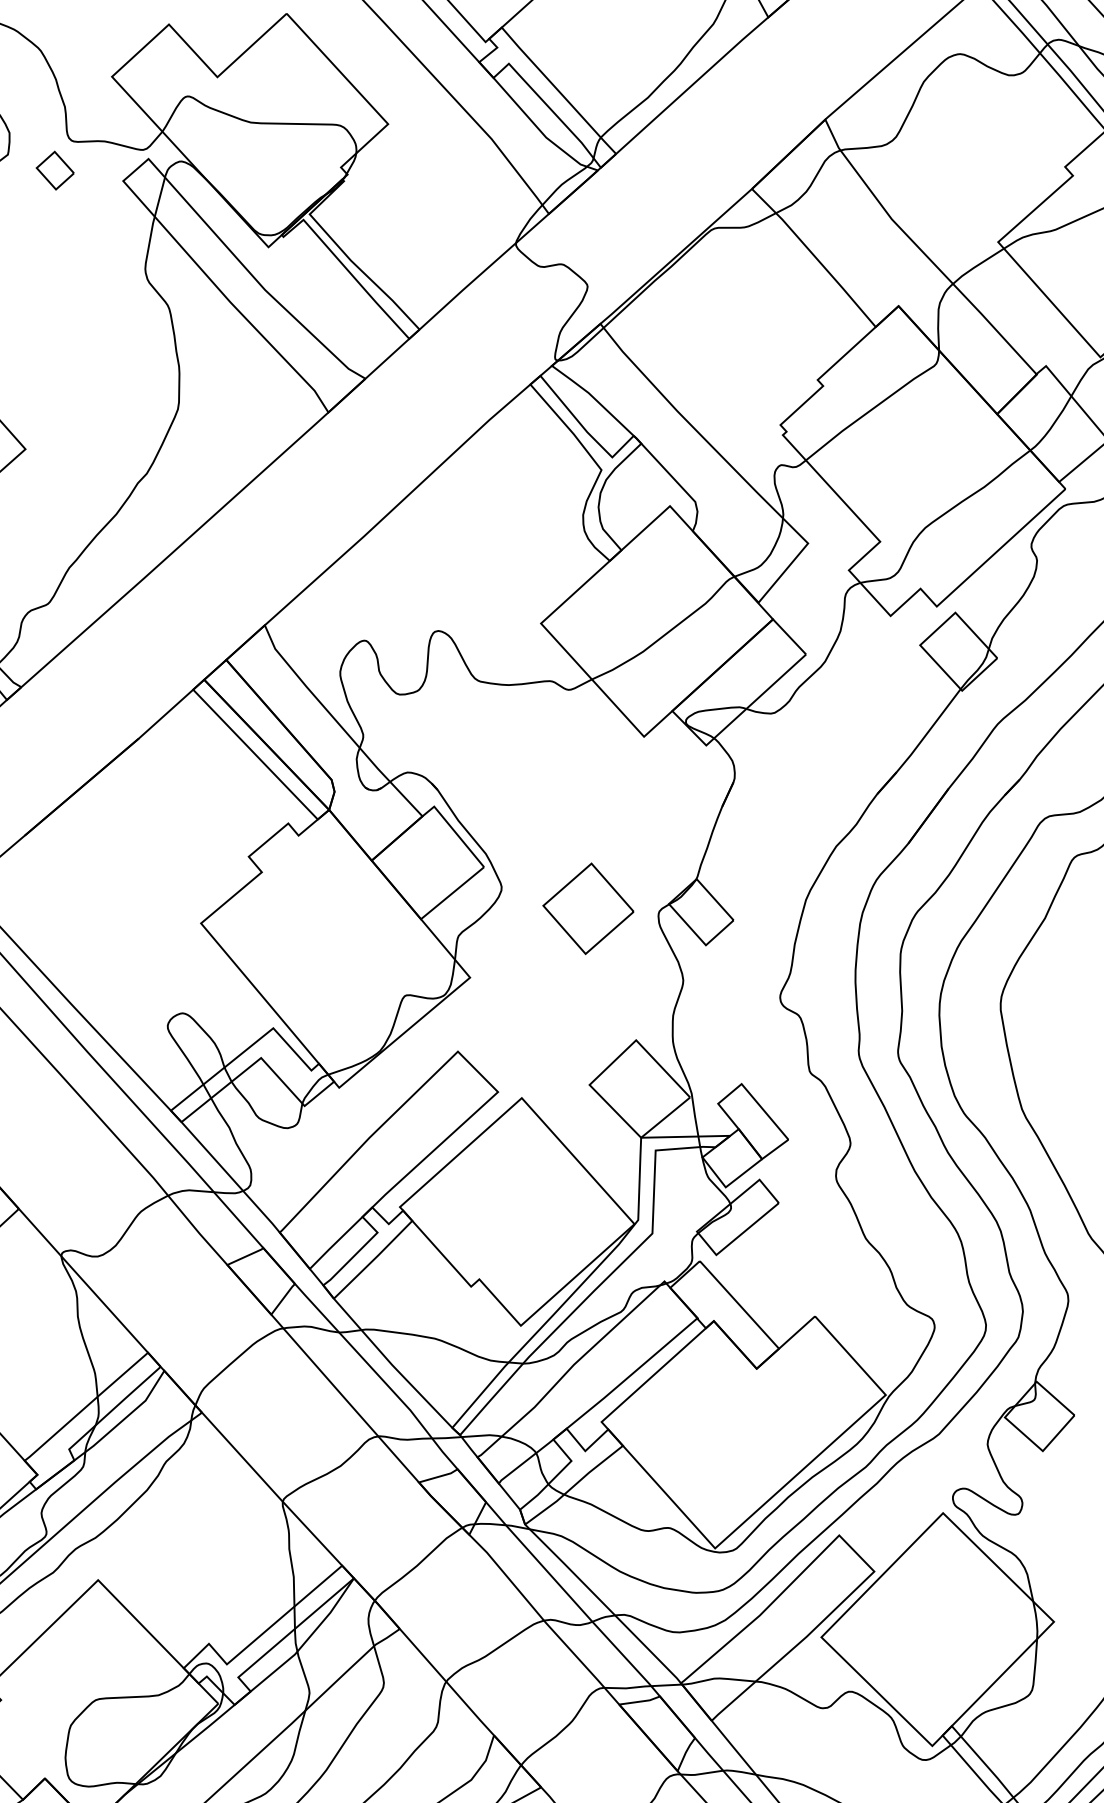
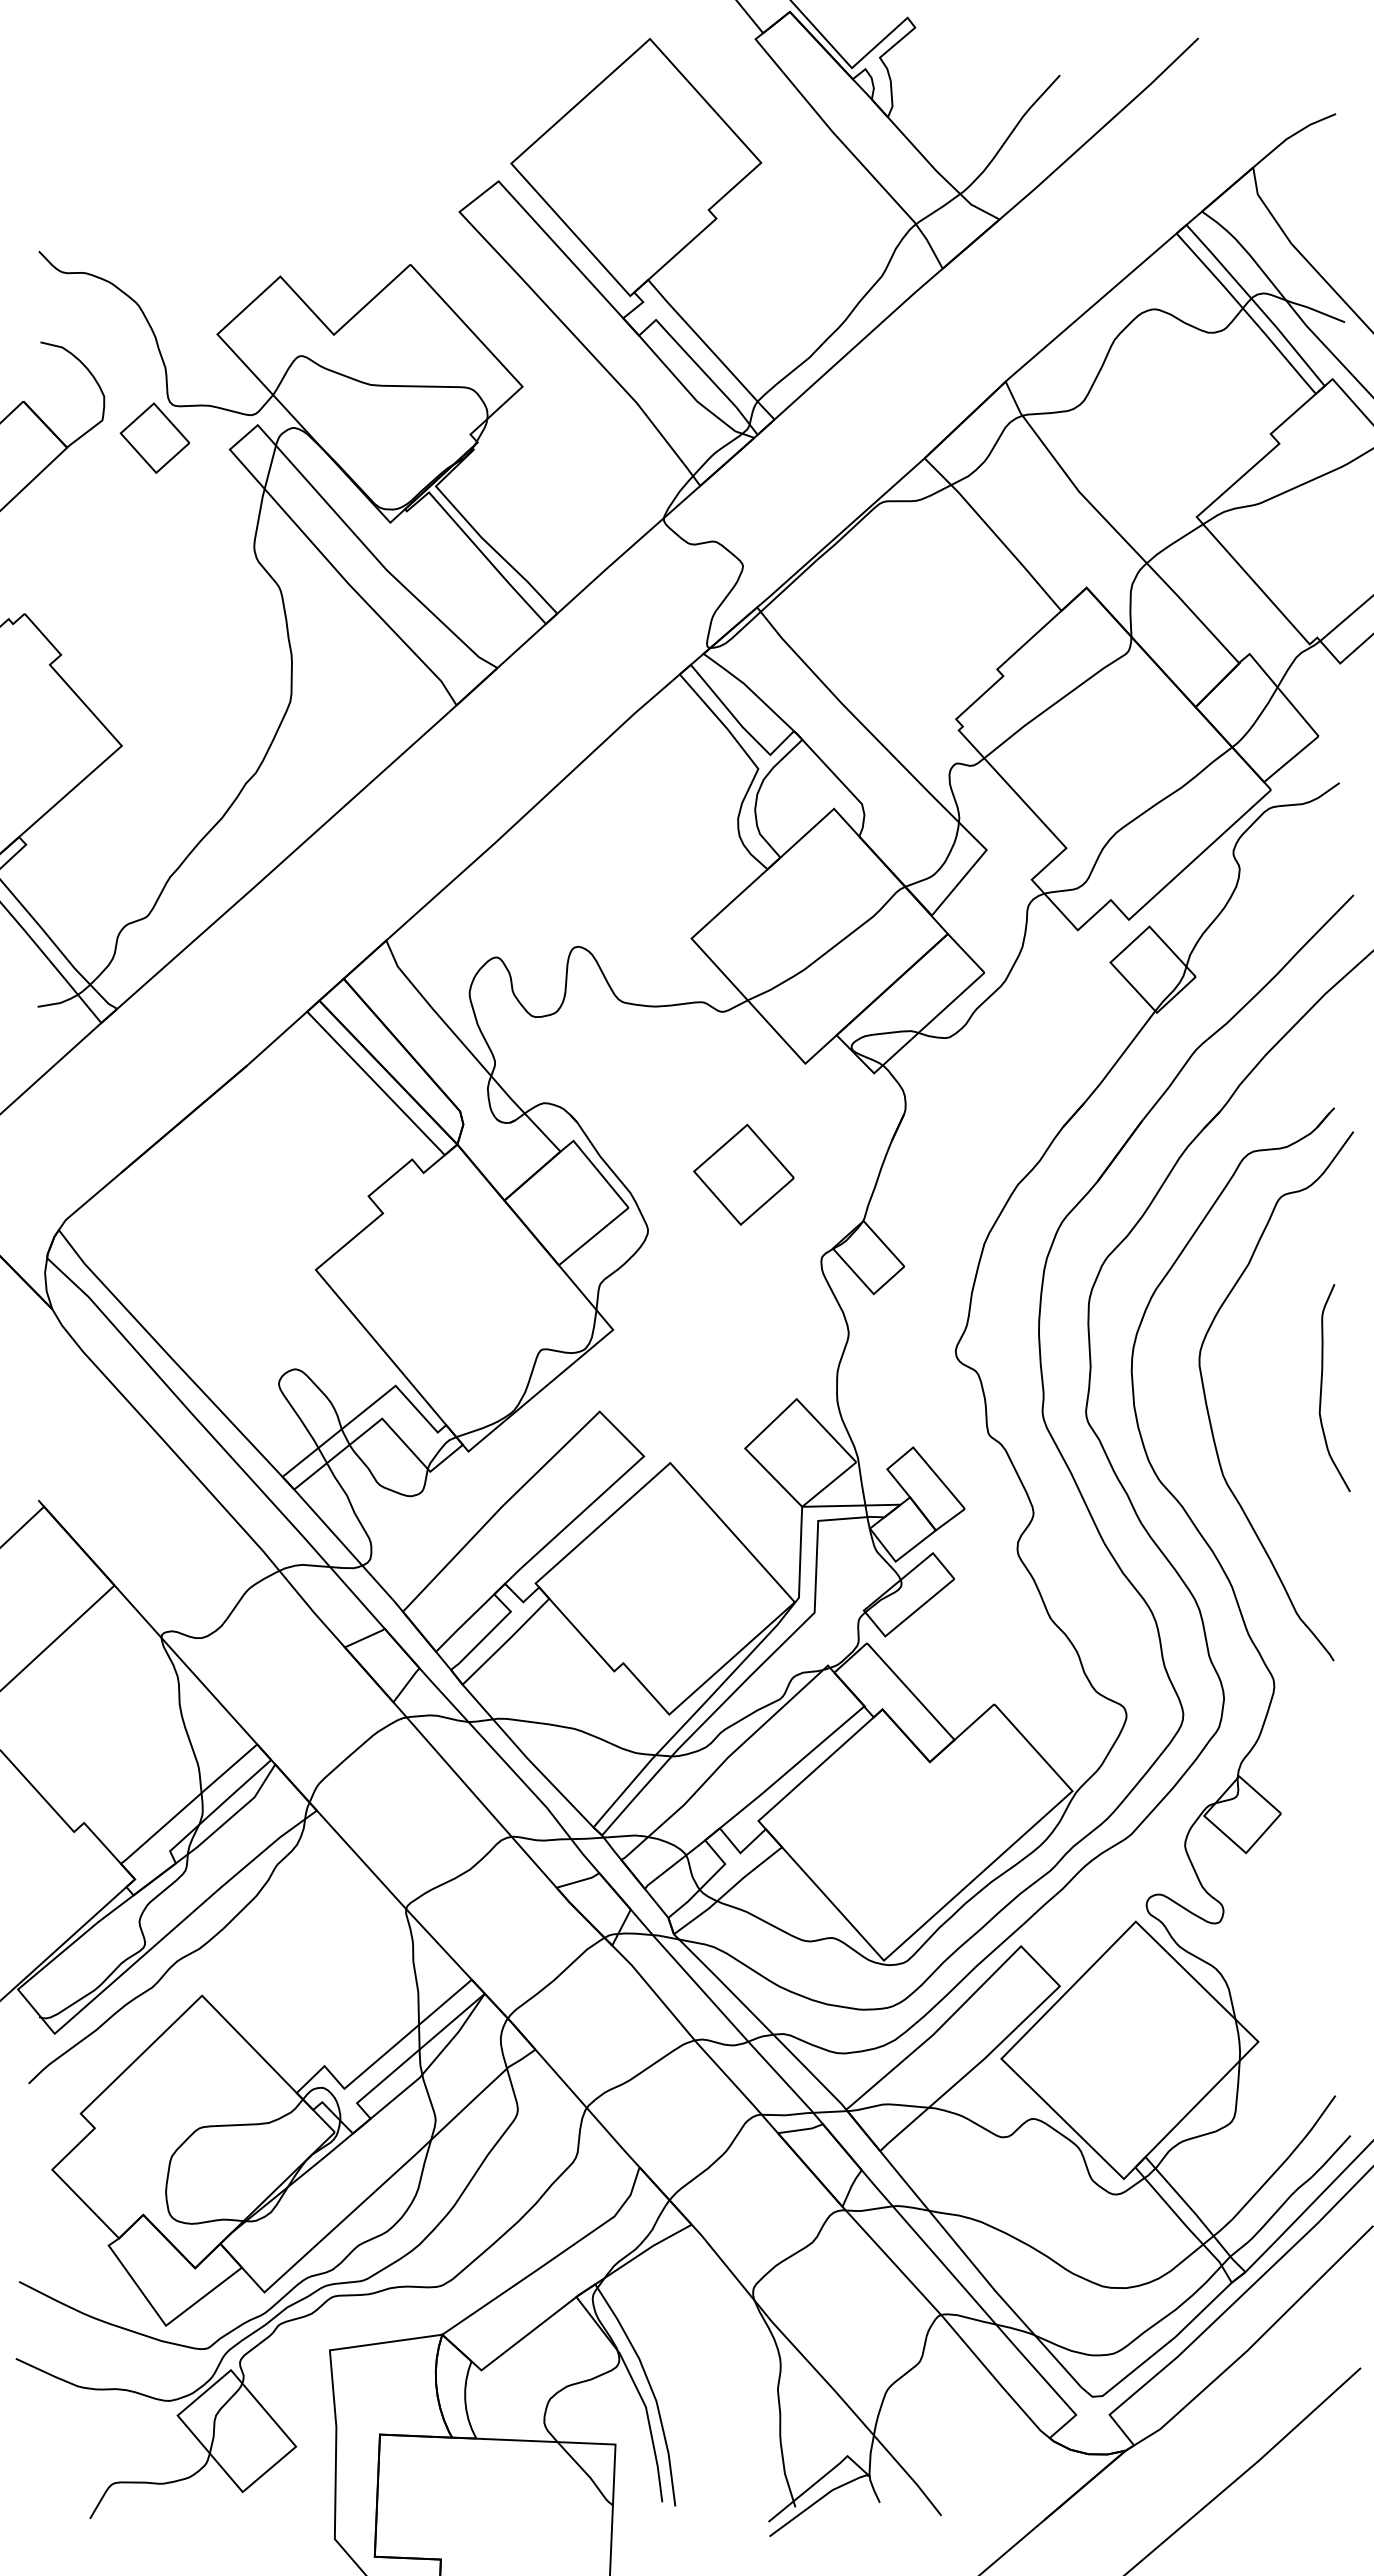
part: (55, 170) -> (154, 437), size x1.67
part: (588, 908) -> (743, 1174), moved

